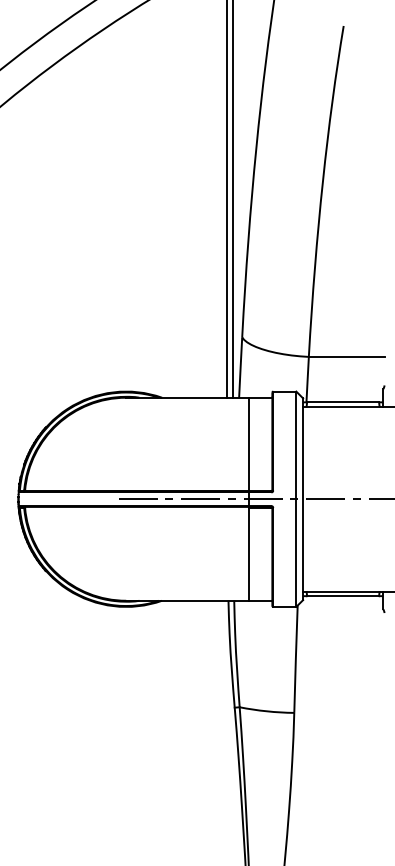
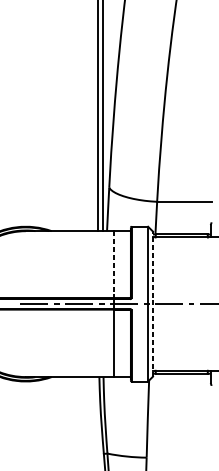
line: (249, 444) -> (114, 264), solid -> dashed
line: (303, 499) -> (153, 304), solid -> dashed

